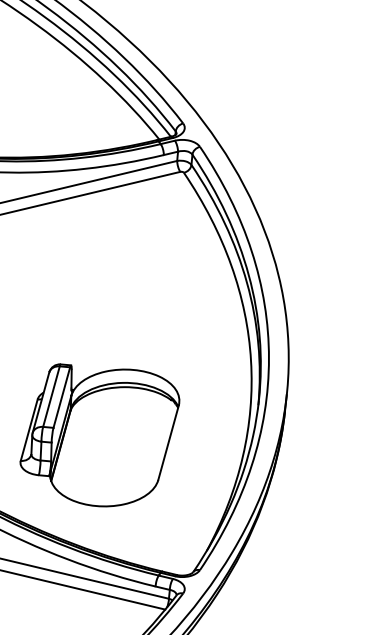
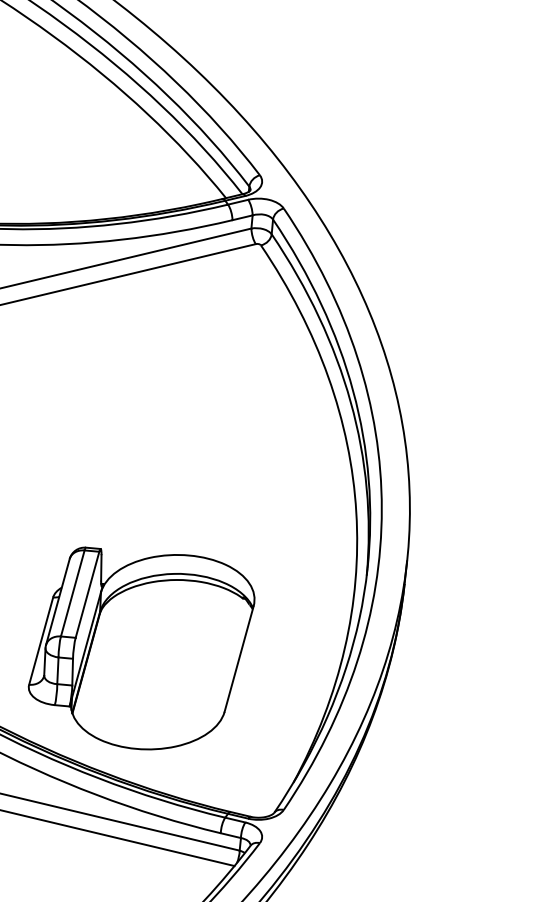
part: (99, 435) -> (141, 648), moved

